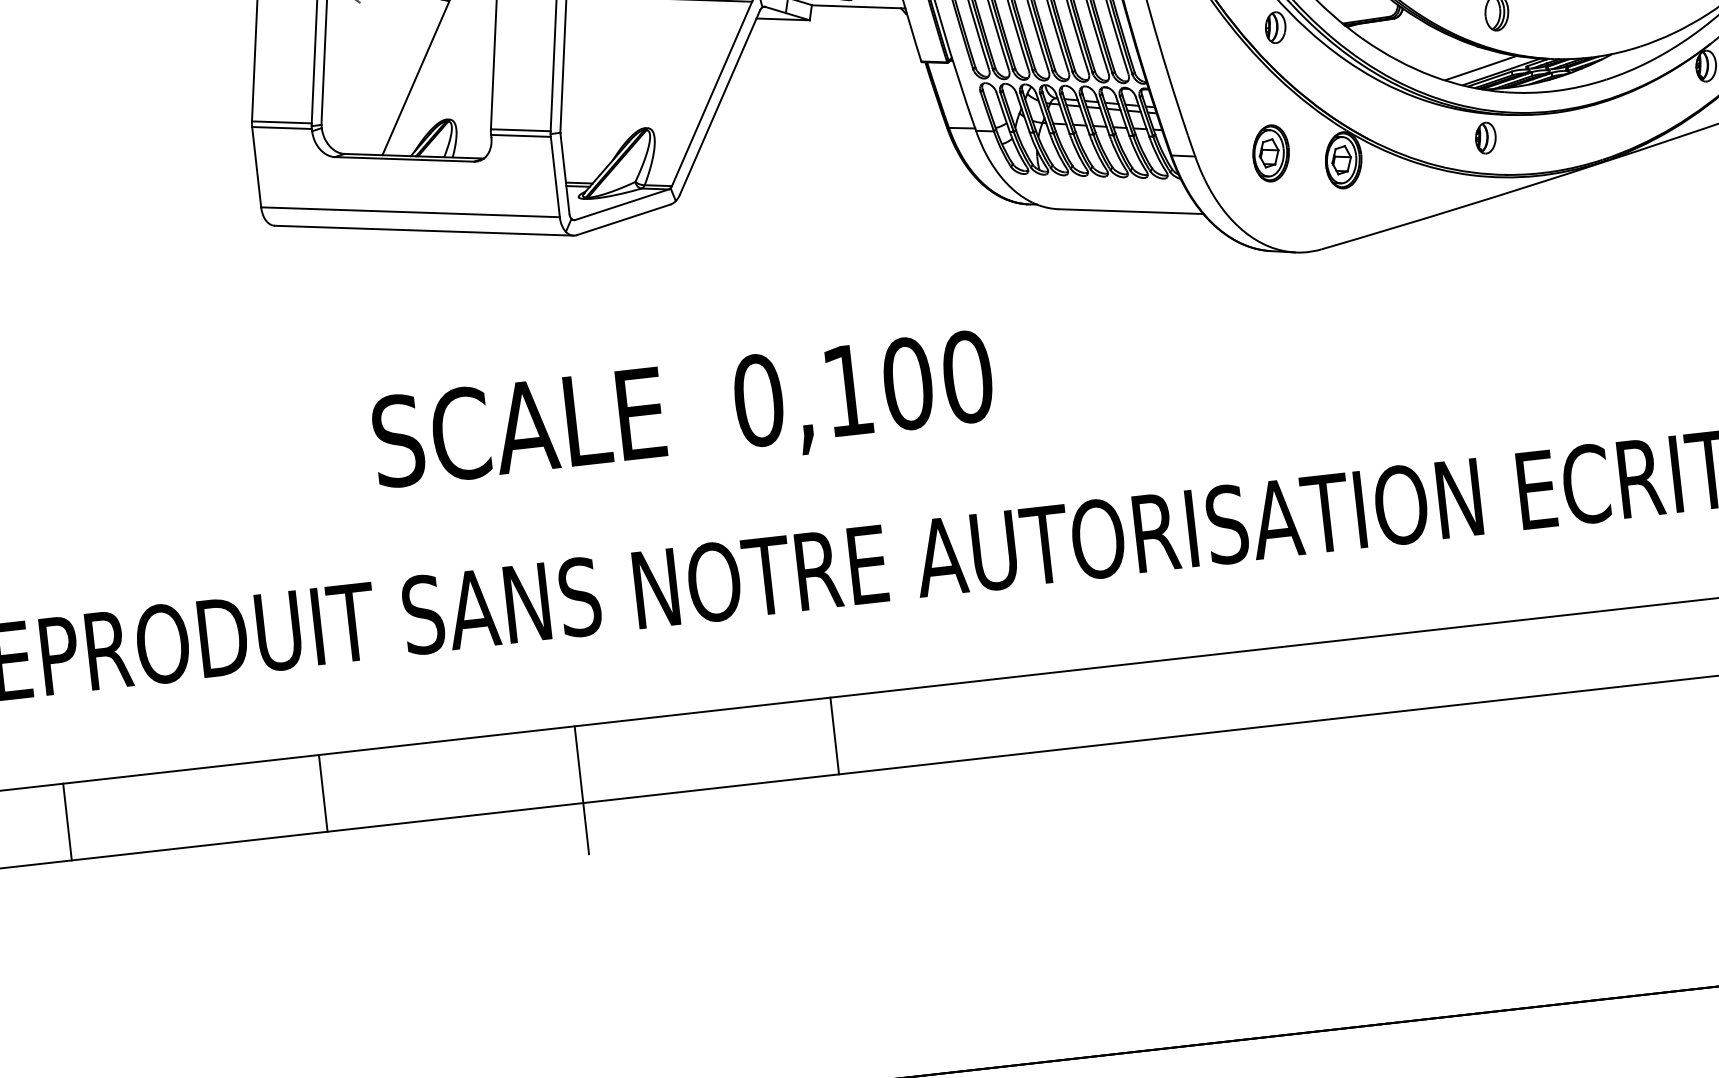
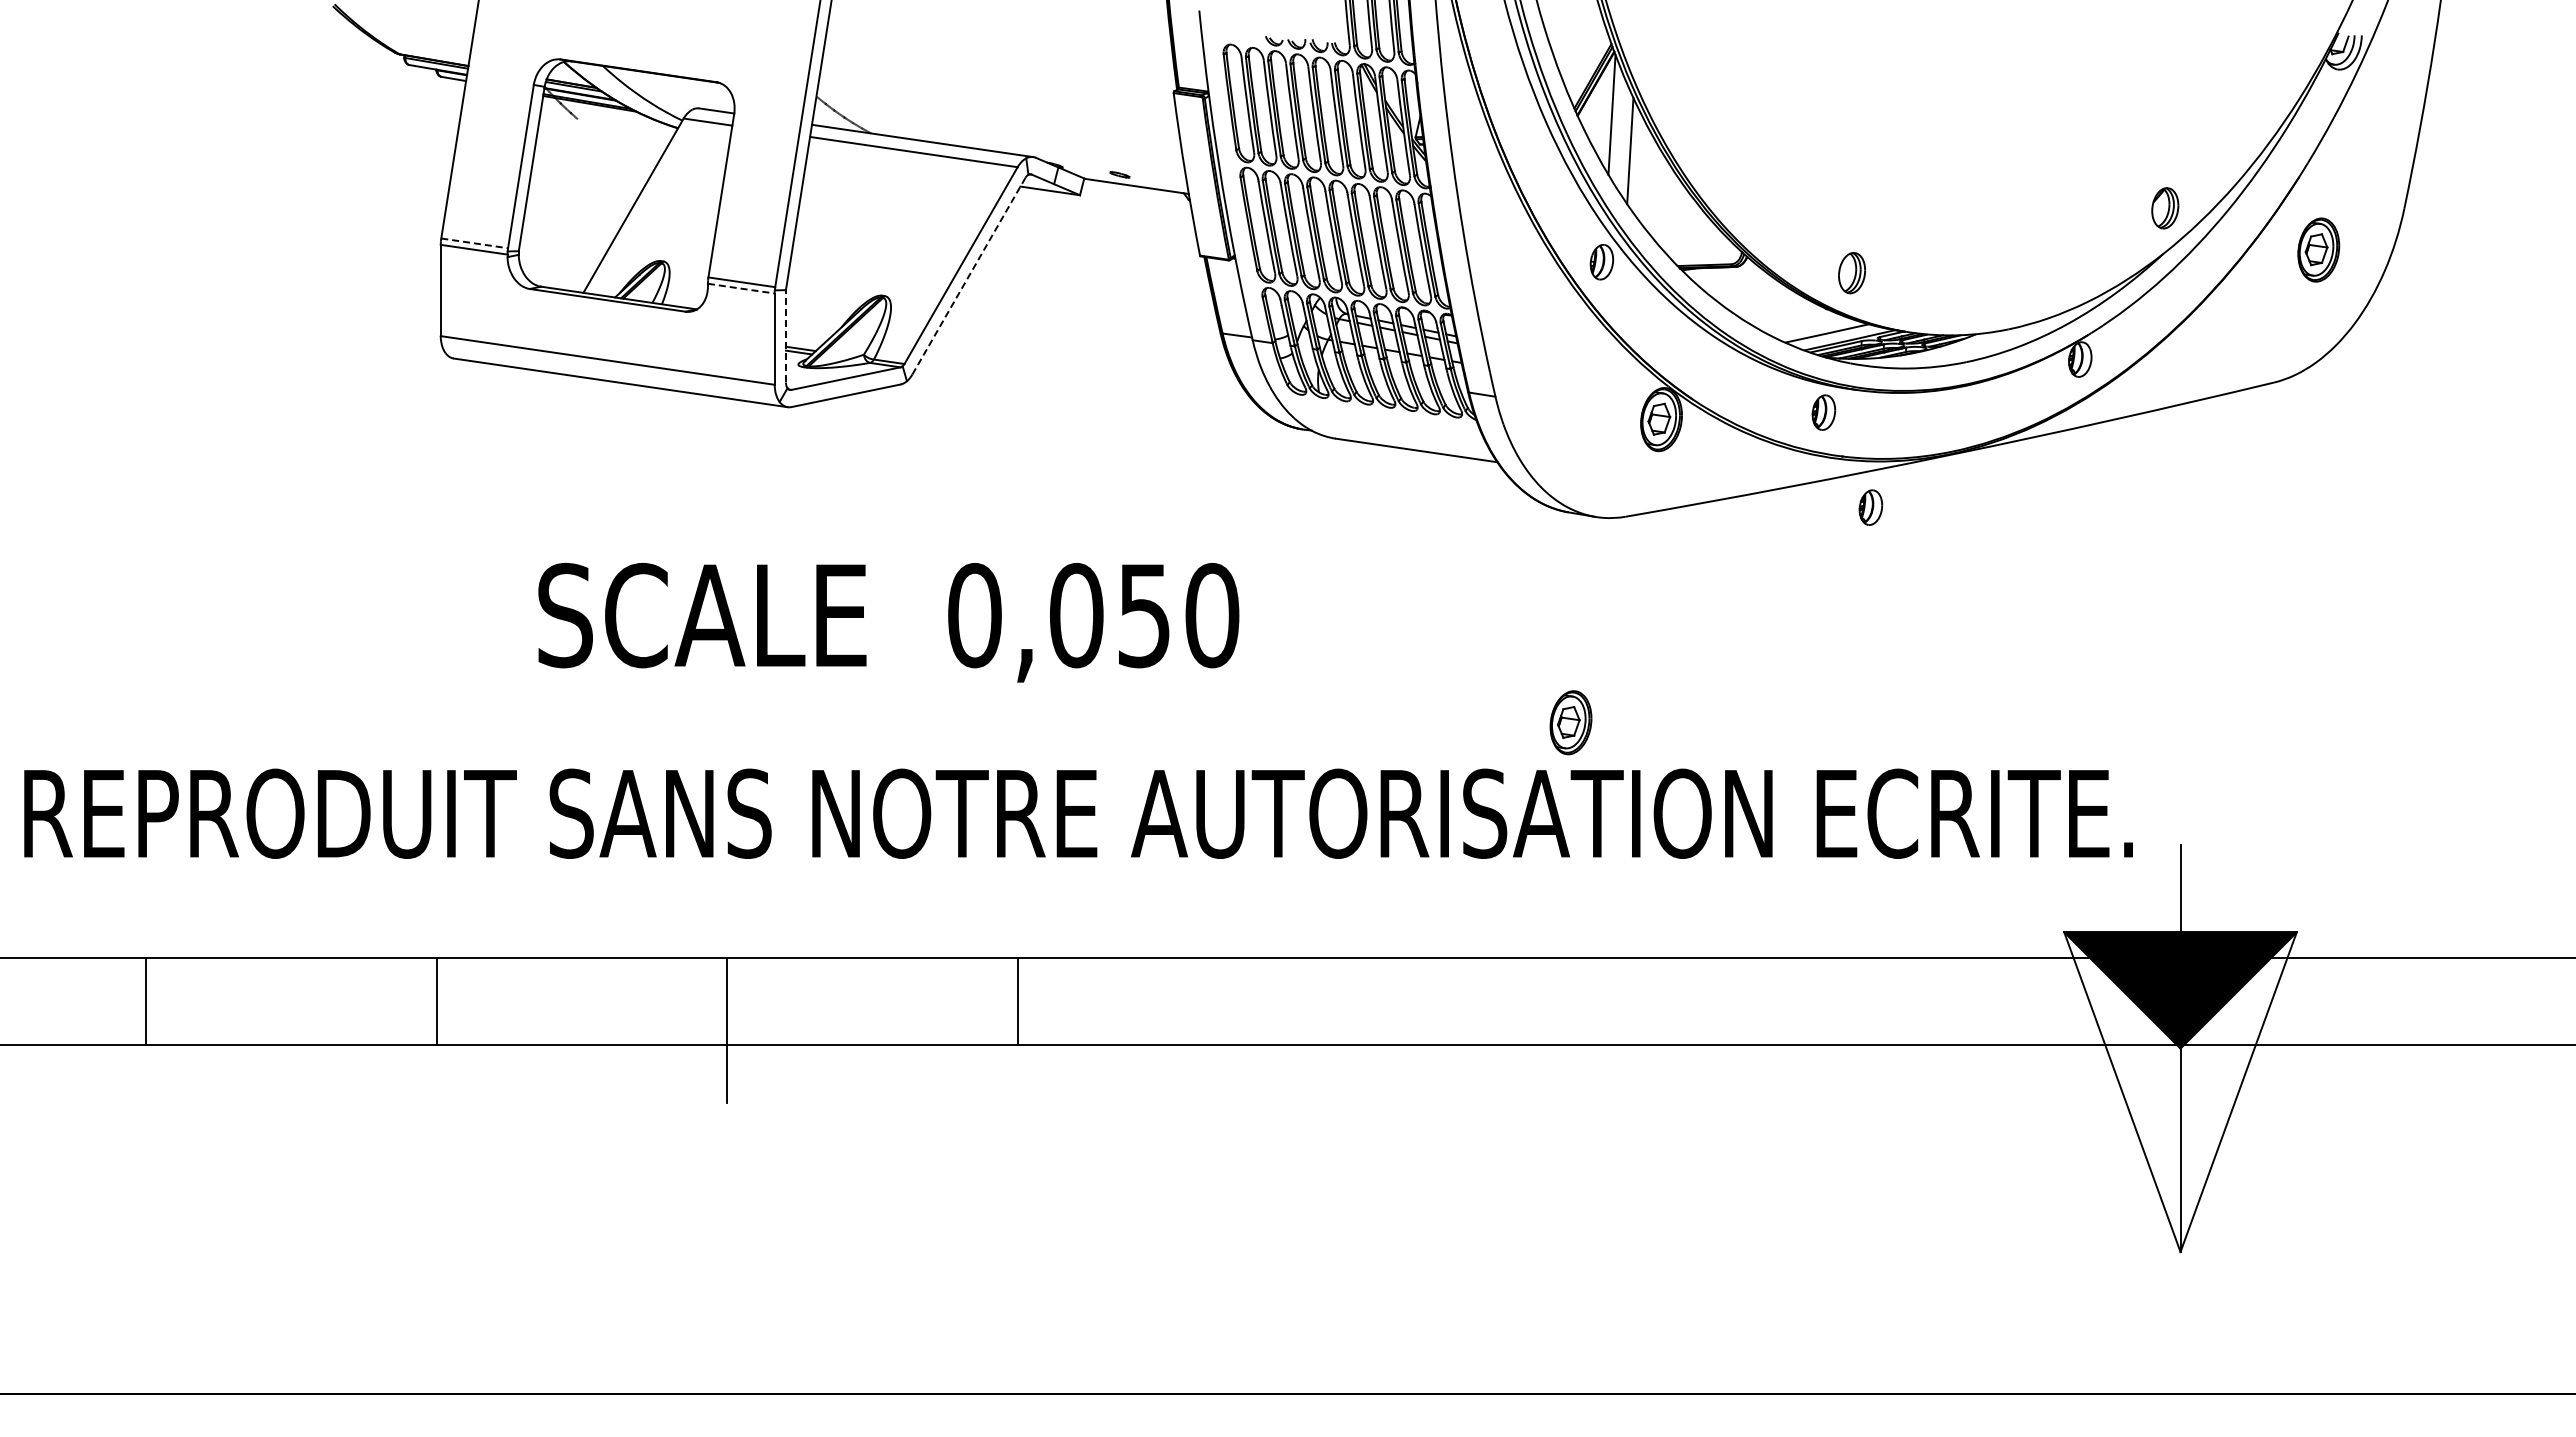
line: (720, 102) -> (969, 276), solid -> dashed
line: (281, 122) -> (474, 243), solid -> dashed
line: (521, 135) -> (741, 288), solid -> dashed
part: (1270, 153) -> (1570, 722), moved
line: (564, 173) -> (785, 336), solid -> dashed
part: (1536, 217) -> (1870, 507), added
text: (878, 387) -> (1110, 615), 0,100 -> 0,050

